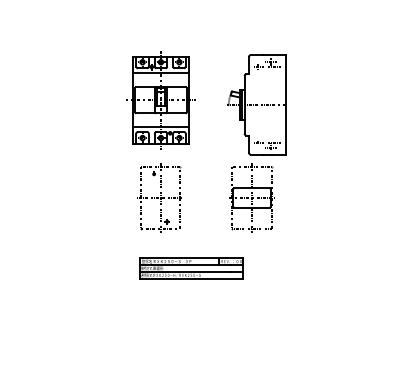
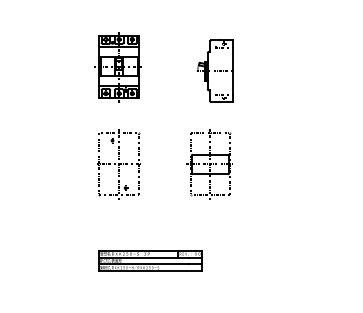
part: (159, 99) -> (117, 65), size x0.71
part: (256, 104) -> (214, 70), size x0.62
part: (191, 268) -> (149, 260), moved

